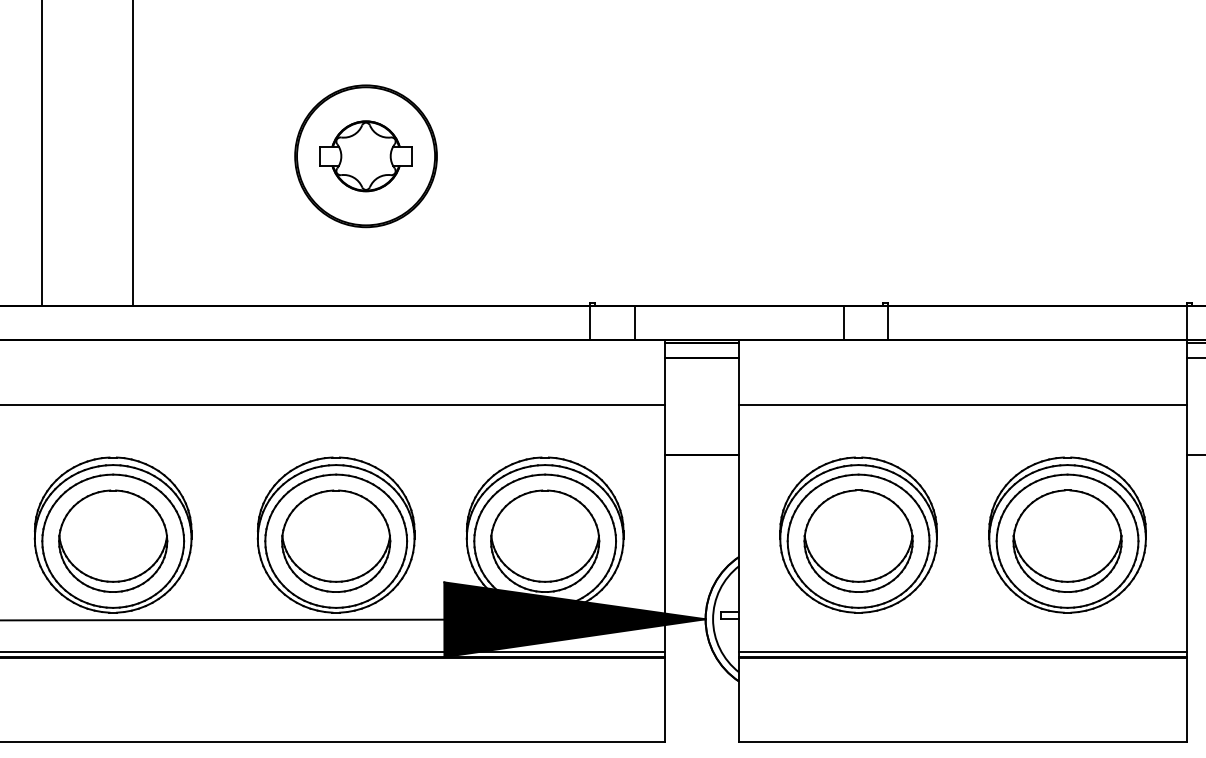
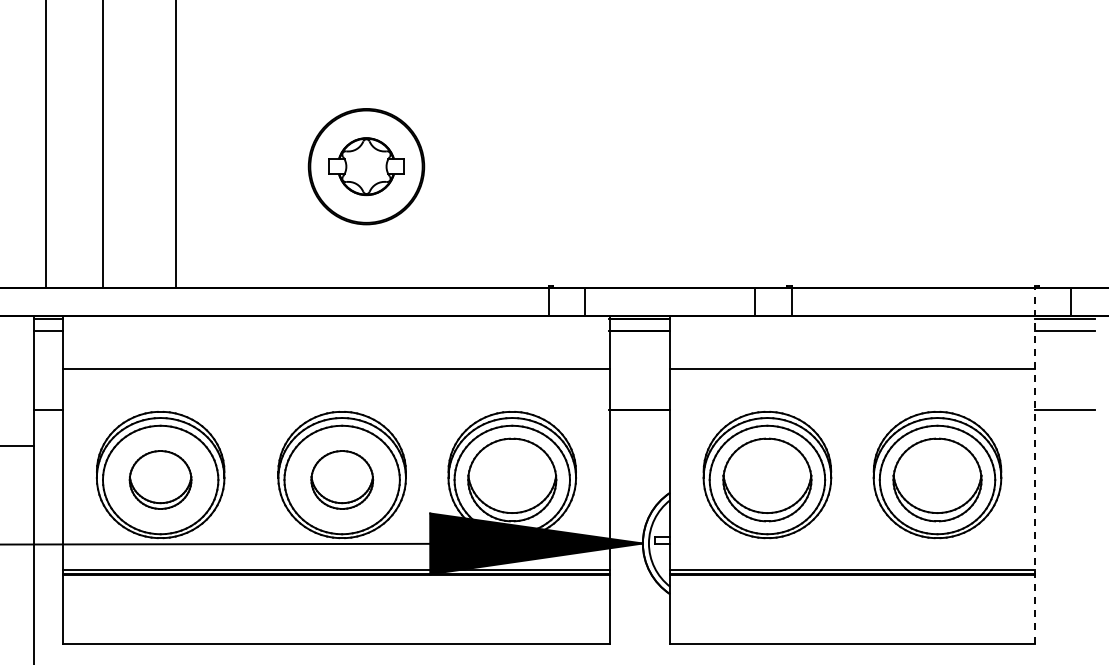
line: (1186, 522) -> (1034, 464), solid -> dashed
part: (113, 540) -> (160, 479), size x0.7
part: (336, 540) -> (342, 479), size x0.7

